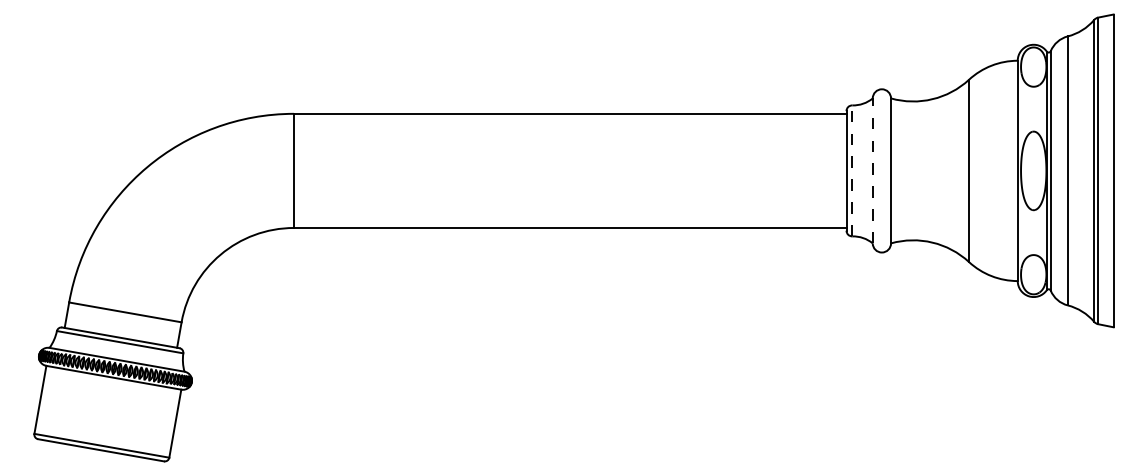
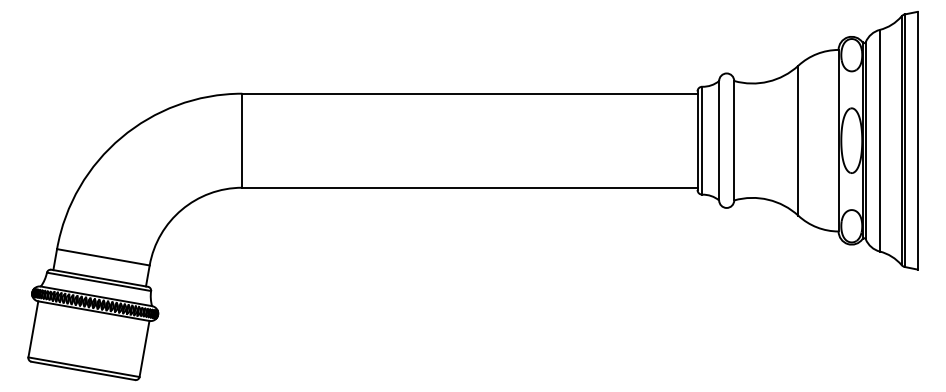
line: (852, 170) -> (702, 140), dashed -> solid
line: (873, 170) -> (719, 140), dashed -> solid

